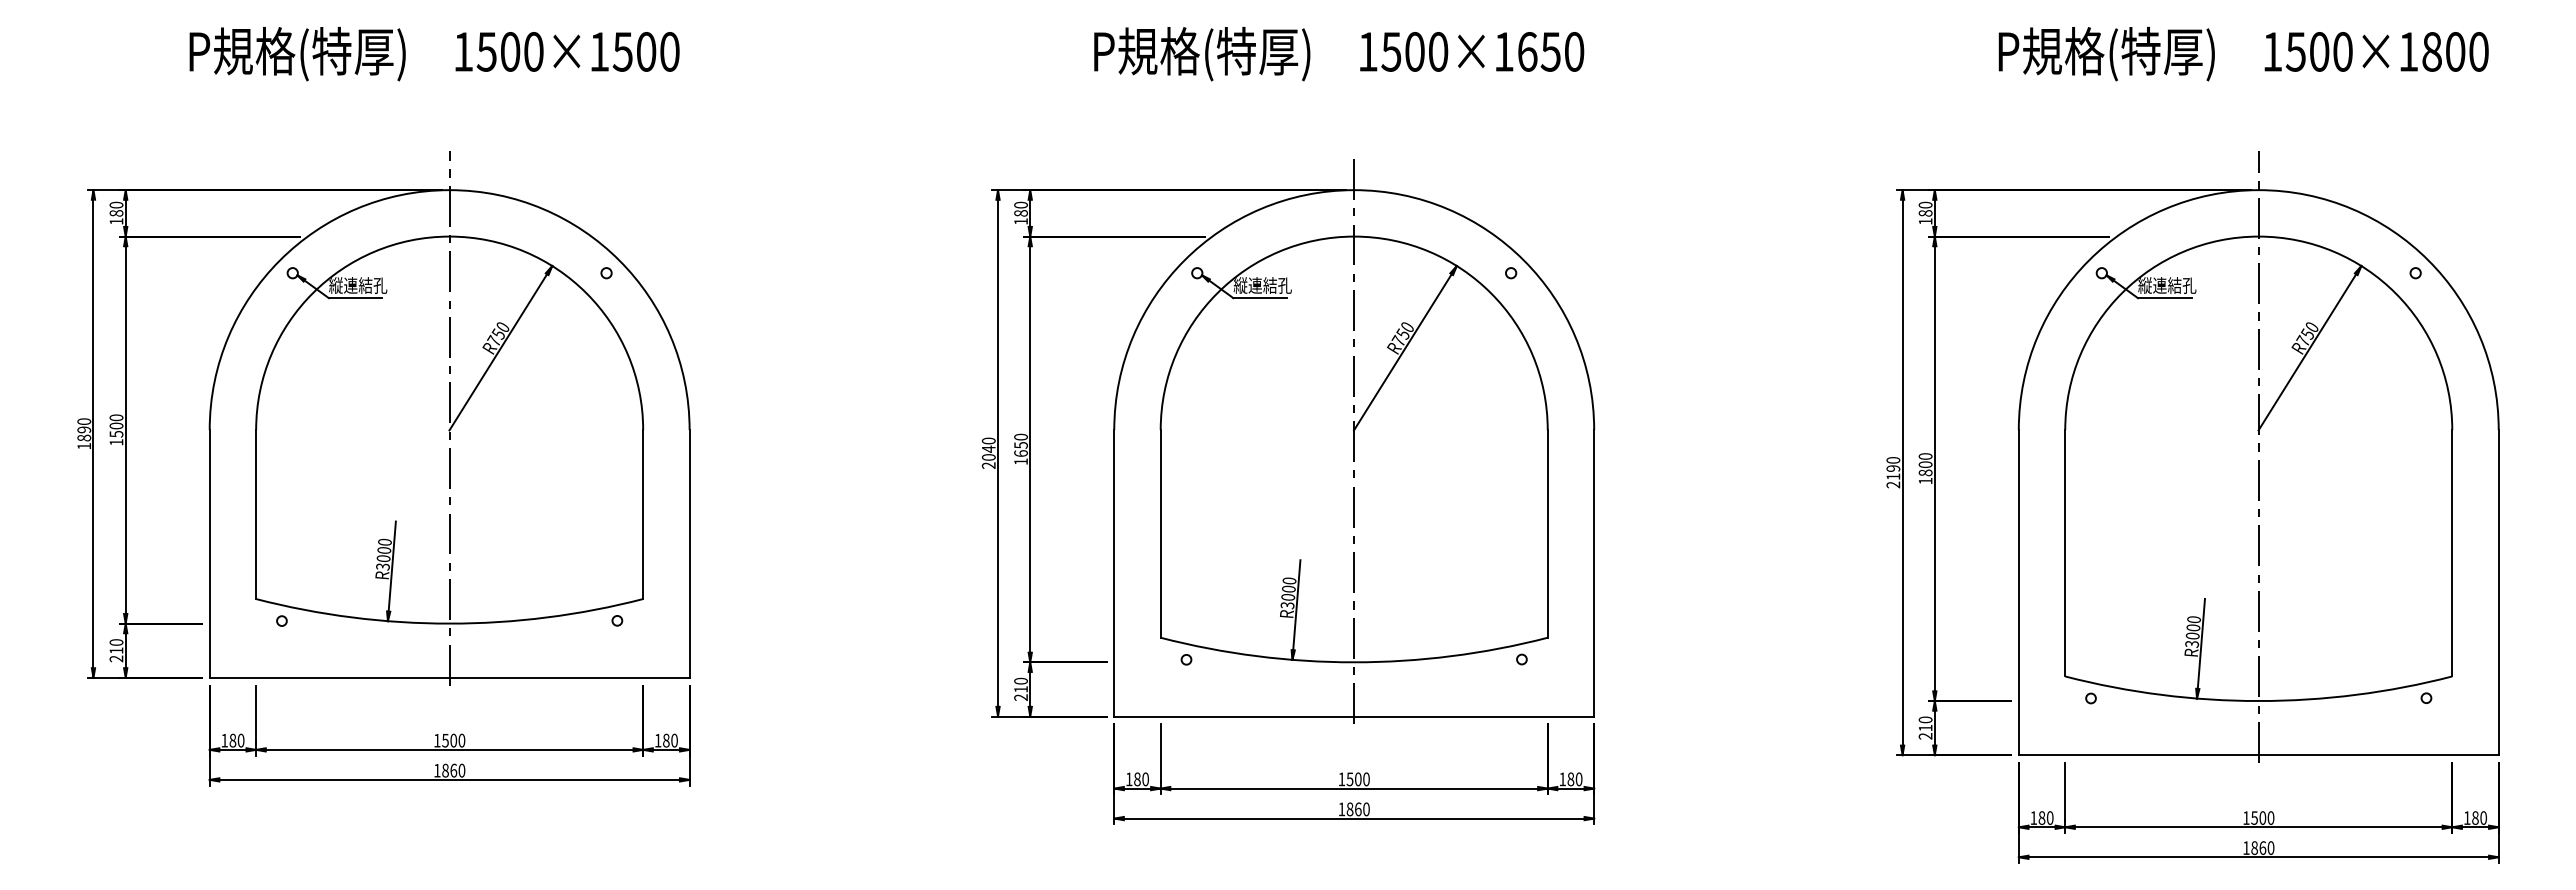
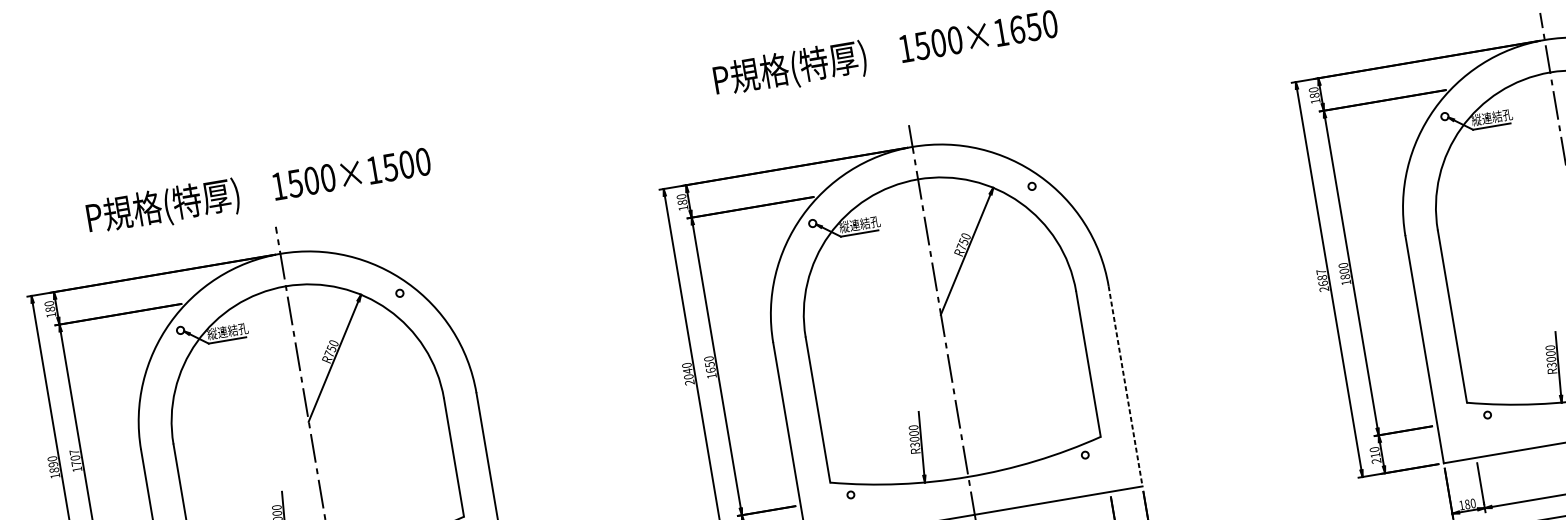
text: (434, 54) -> (258, 191), moved
text: (116, 425) -> (75, 457), 1500 -> 1707
text: (1893, 468) -> (1322, 277), 2190 -> 2687
line: (1594, 573) -> (1125, 386), solid -> dashed

